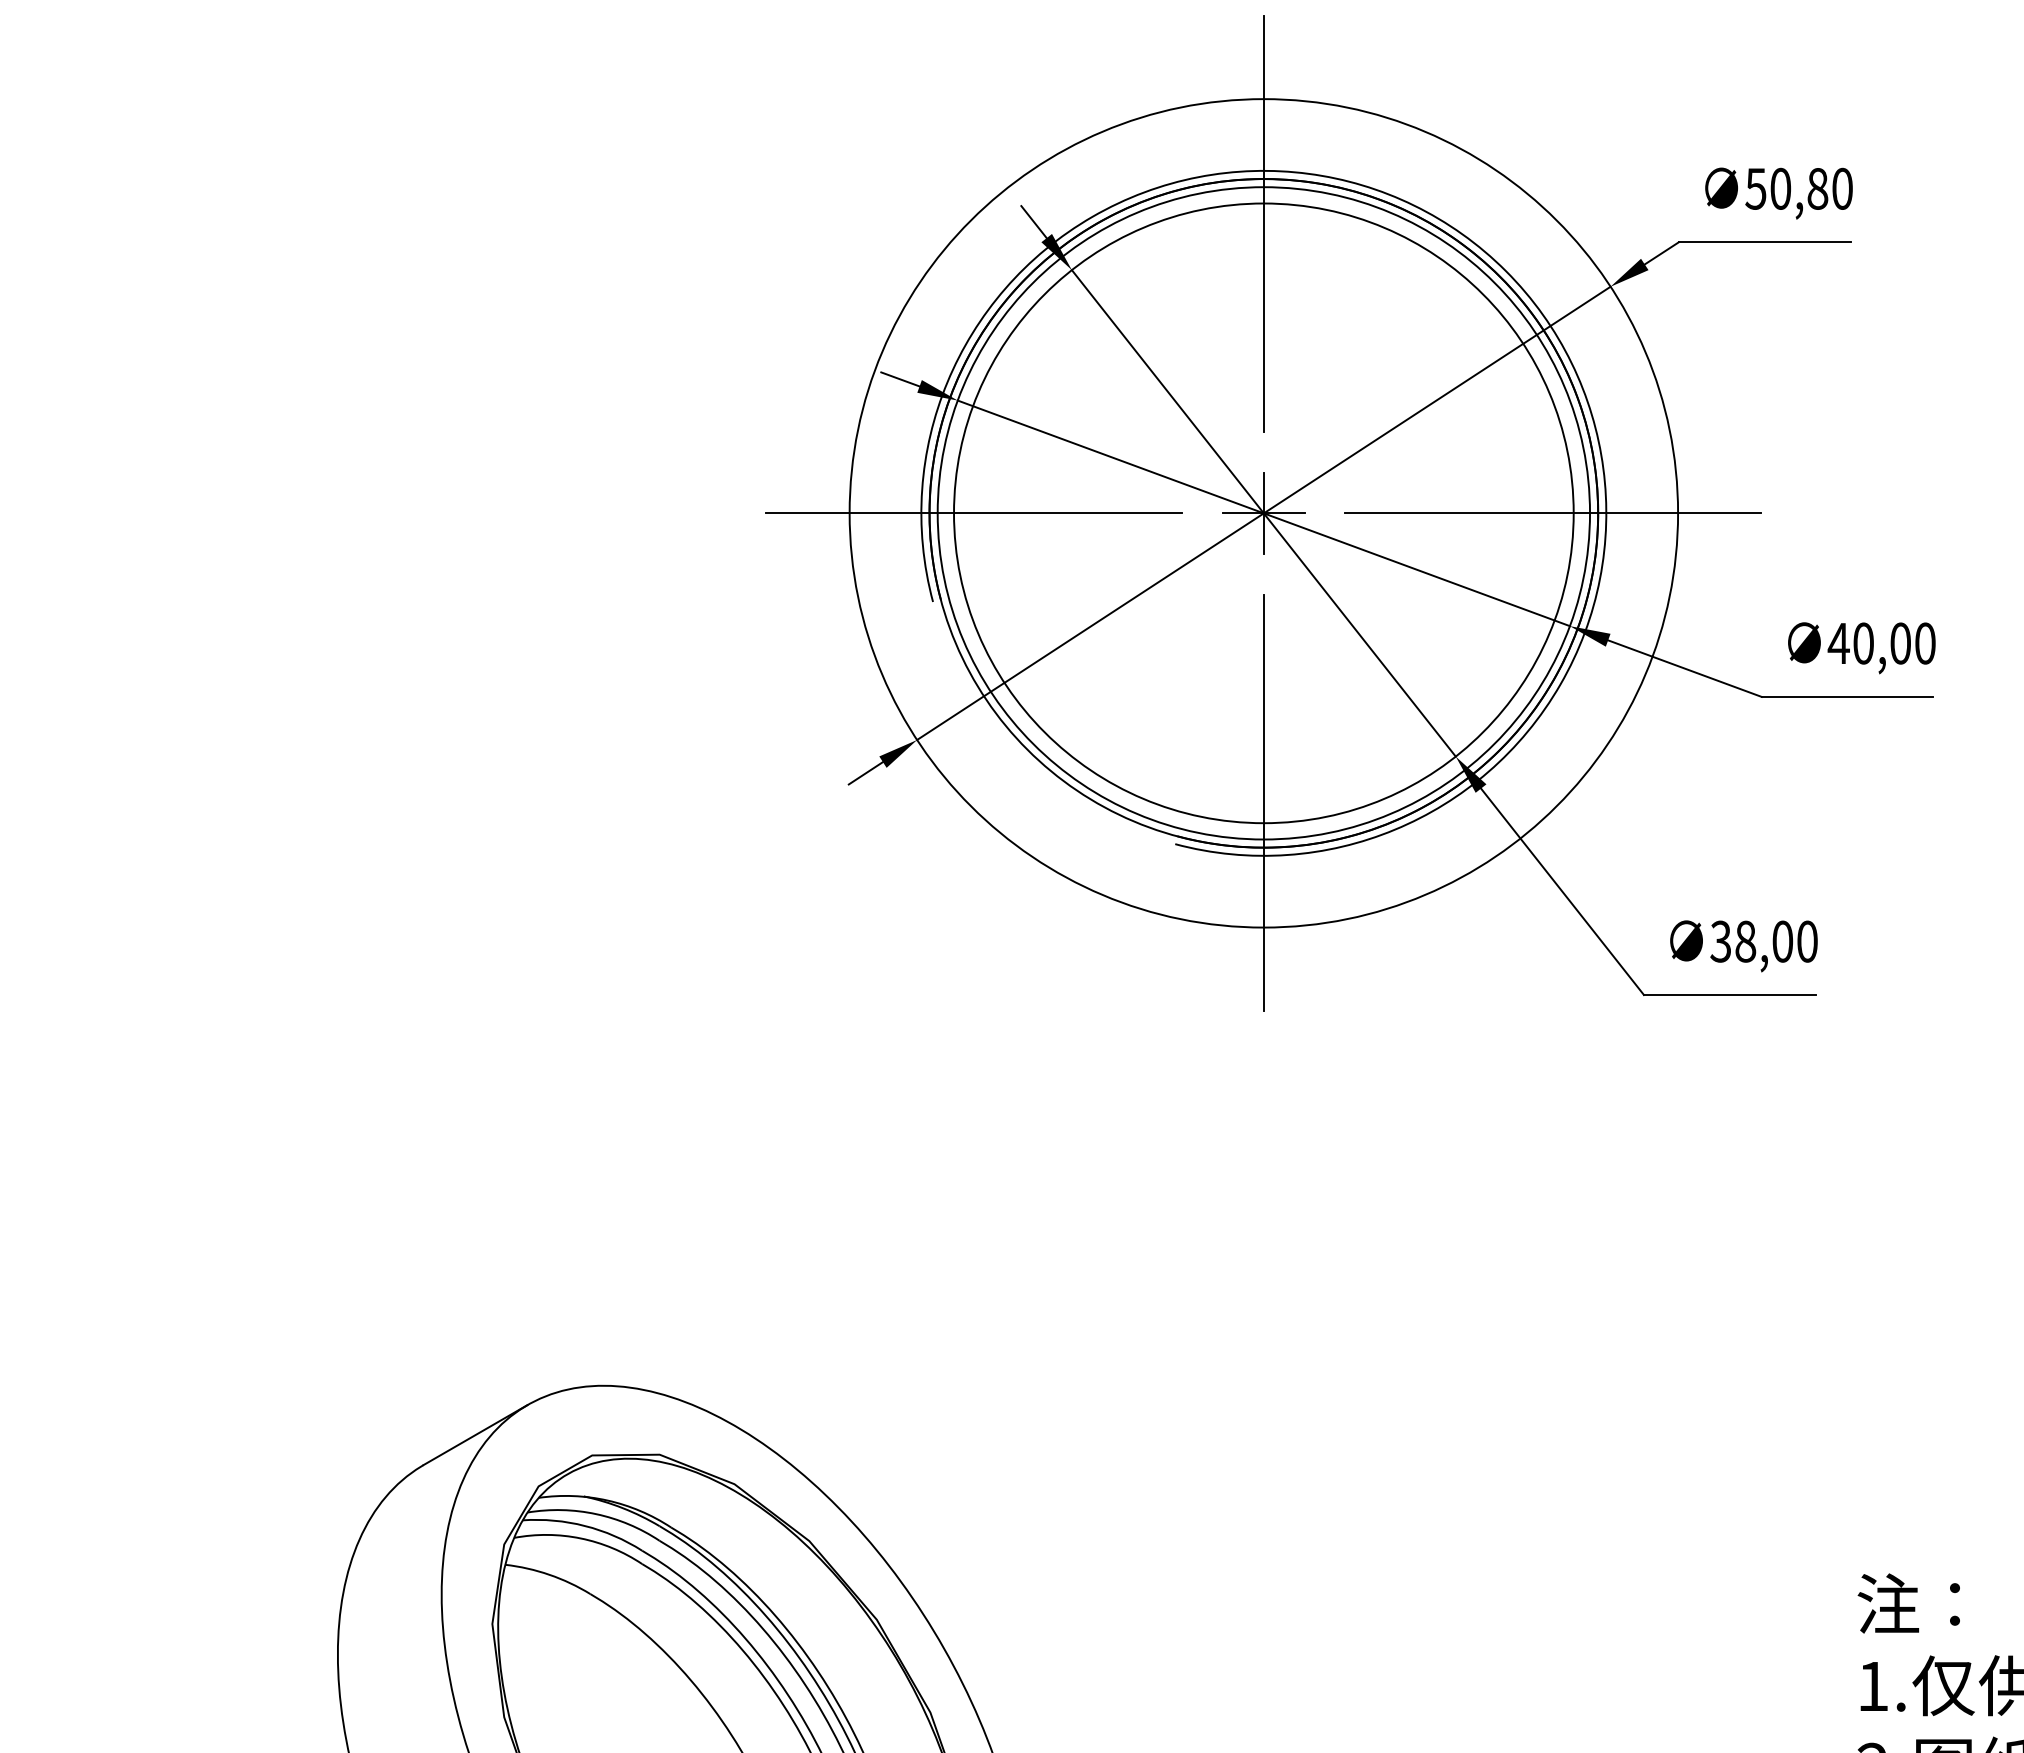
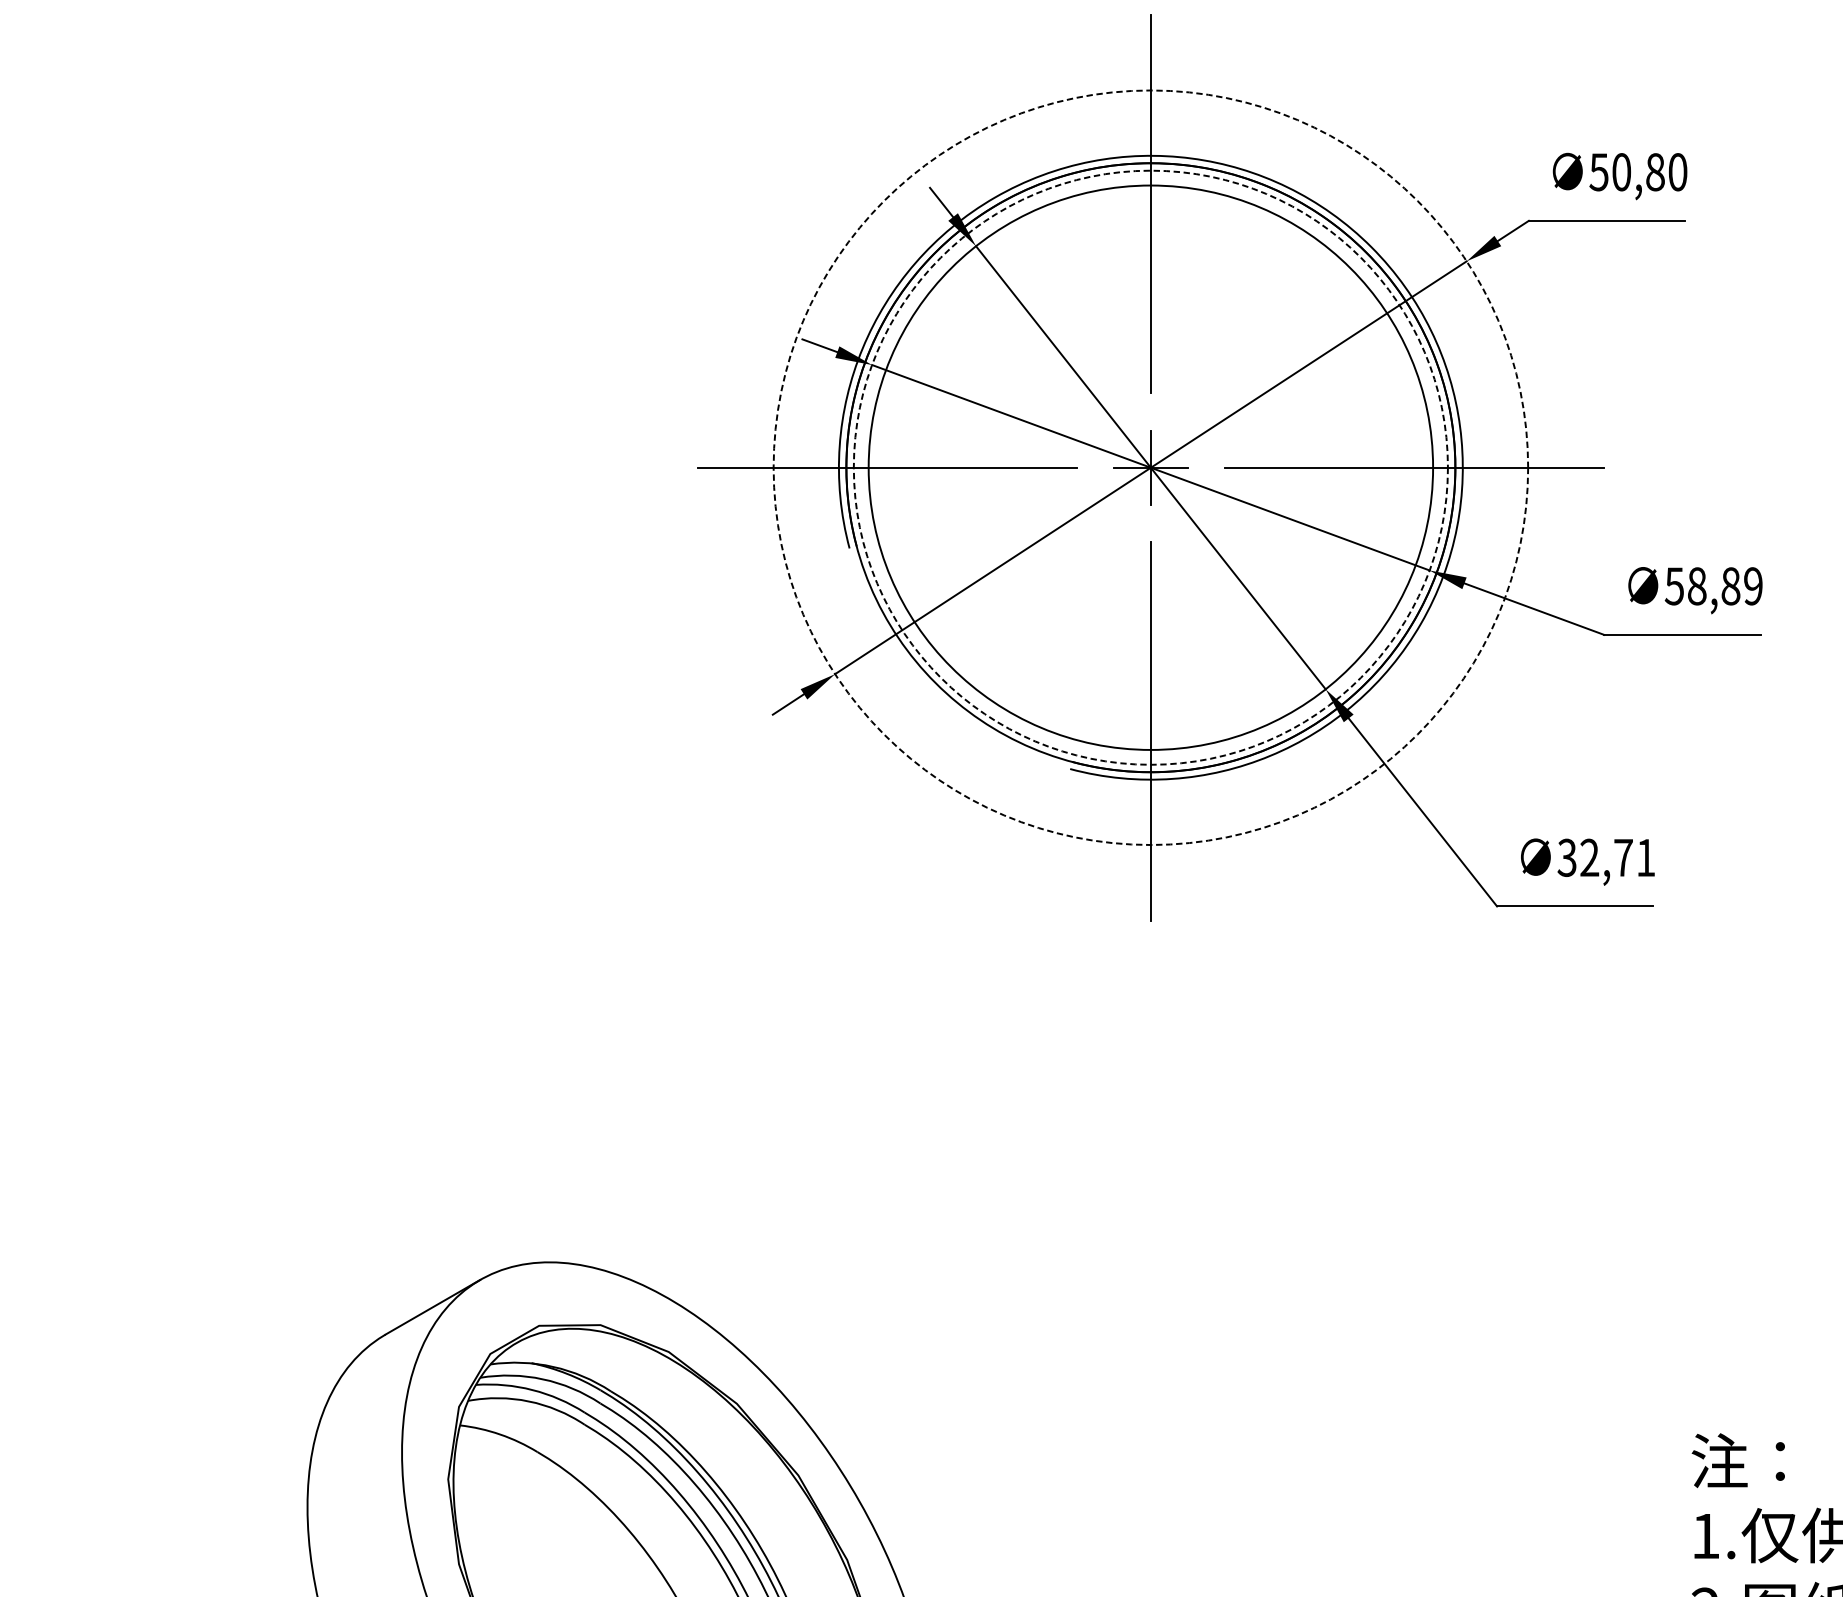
circle: (1263, 513) -> (1150, 467), solid -> dashed
circle: (1263, 513) -> (1150, 467), solid -> dashed
text: (1881, 643) -> (1713, 586), 40,00 -> 58,89
text: (1776, 941) -> (1617, 857), 38,00 -> 32,71

